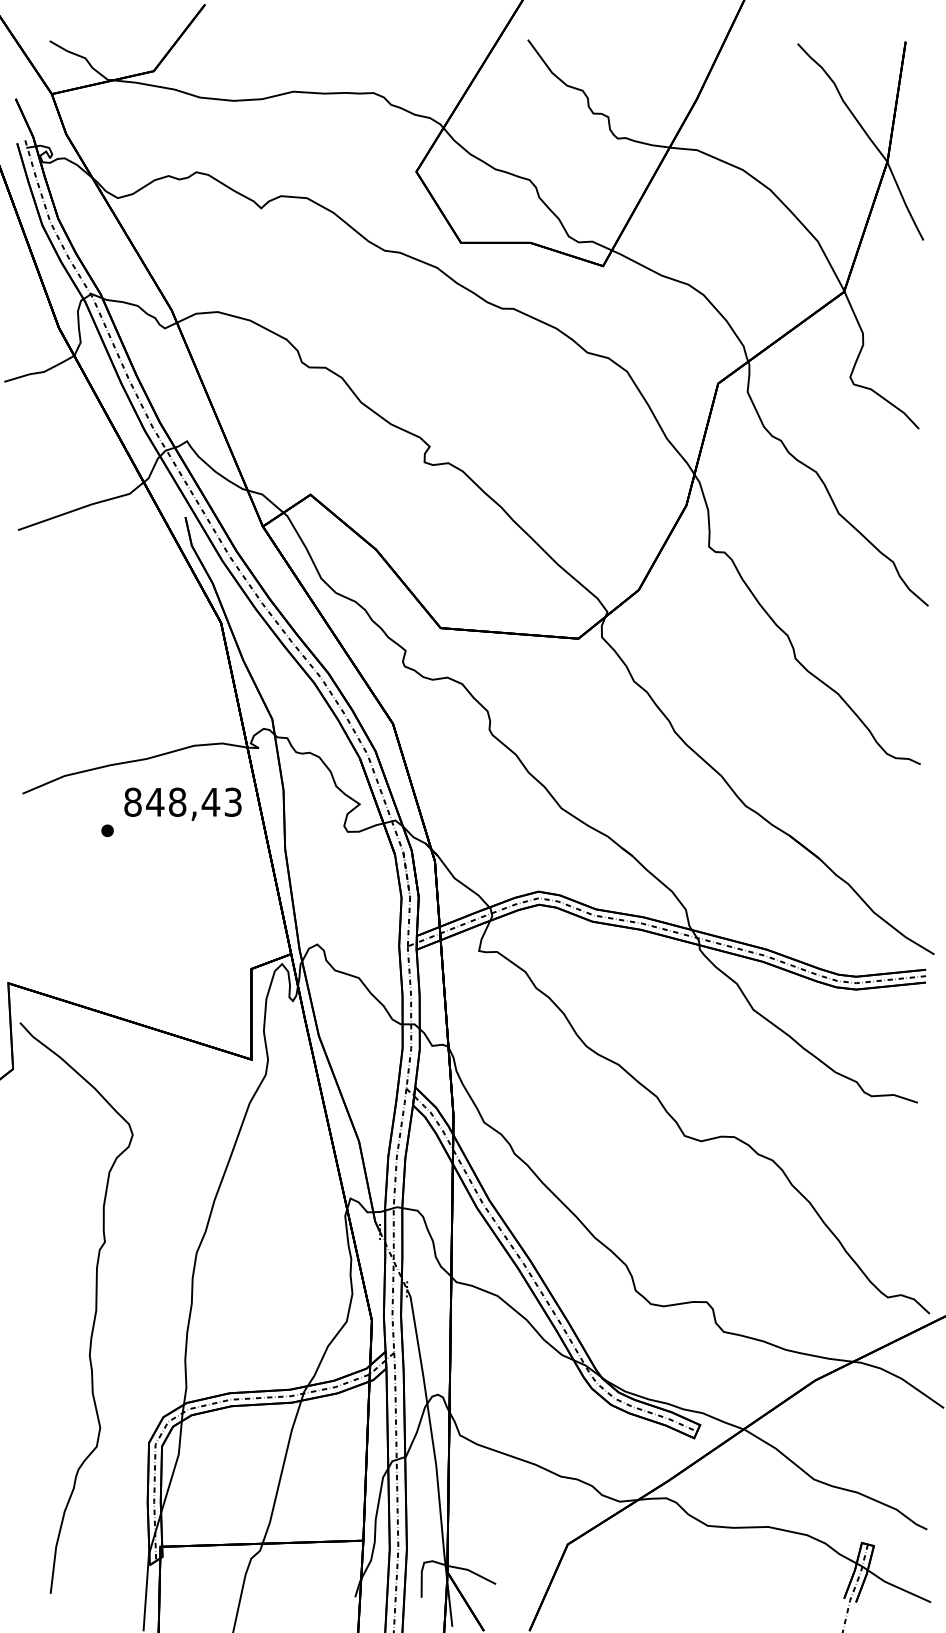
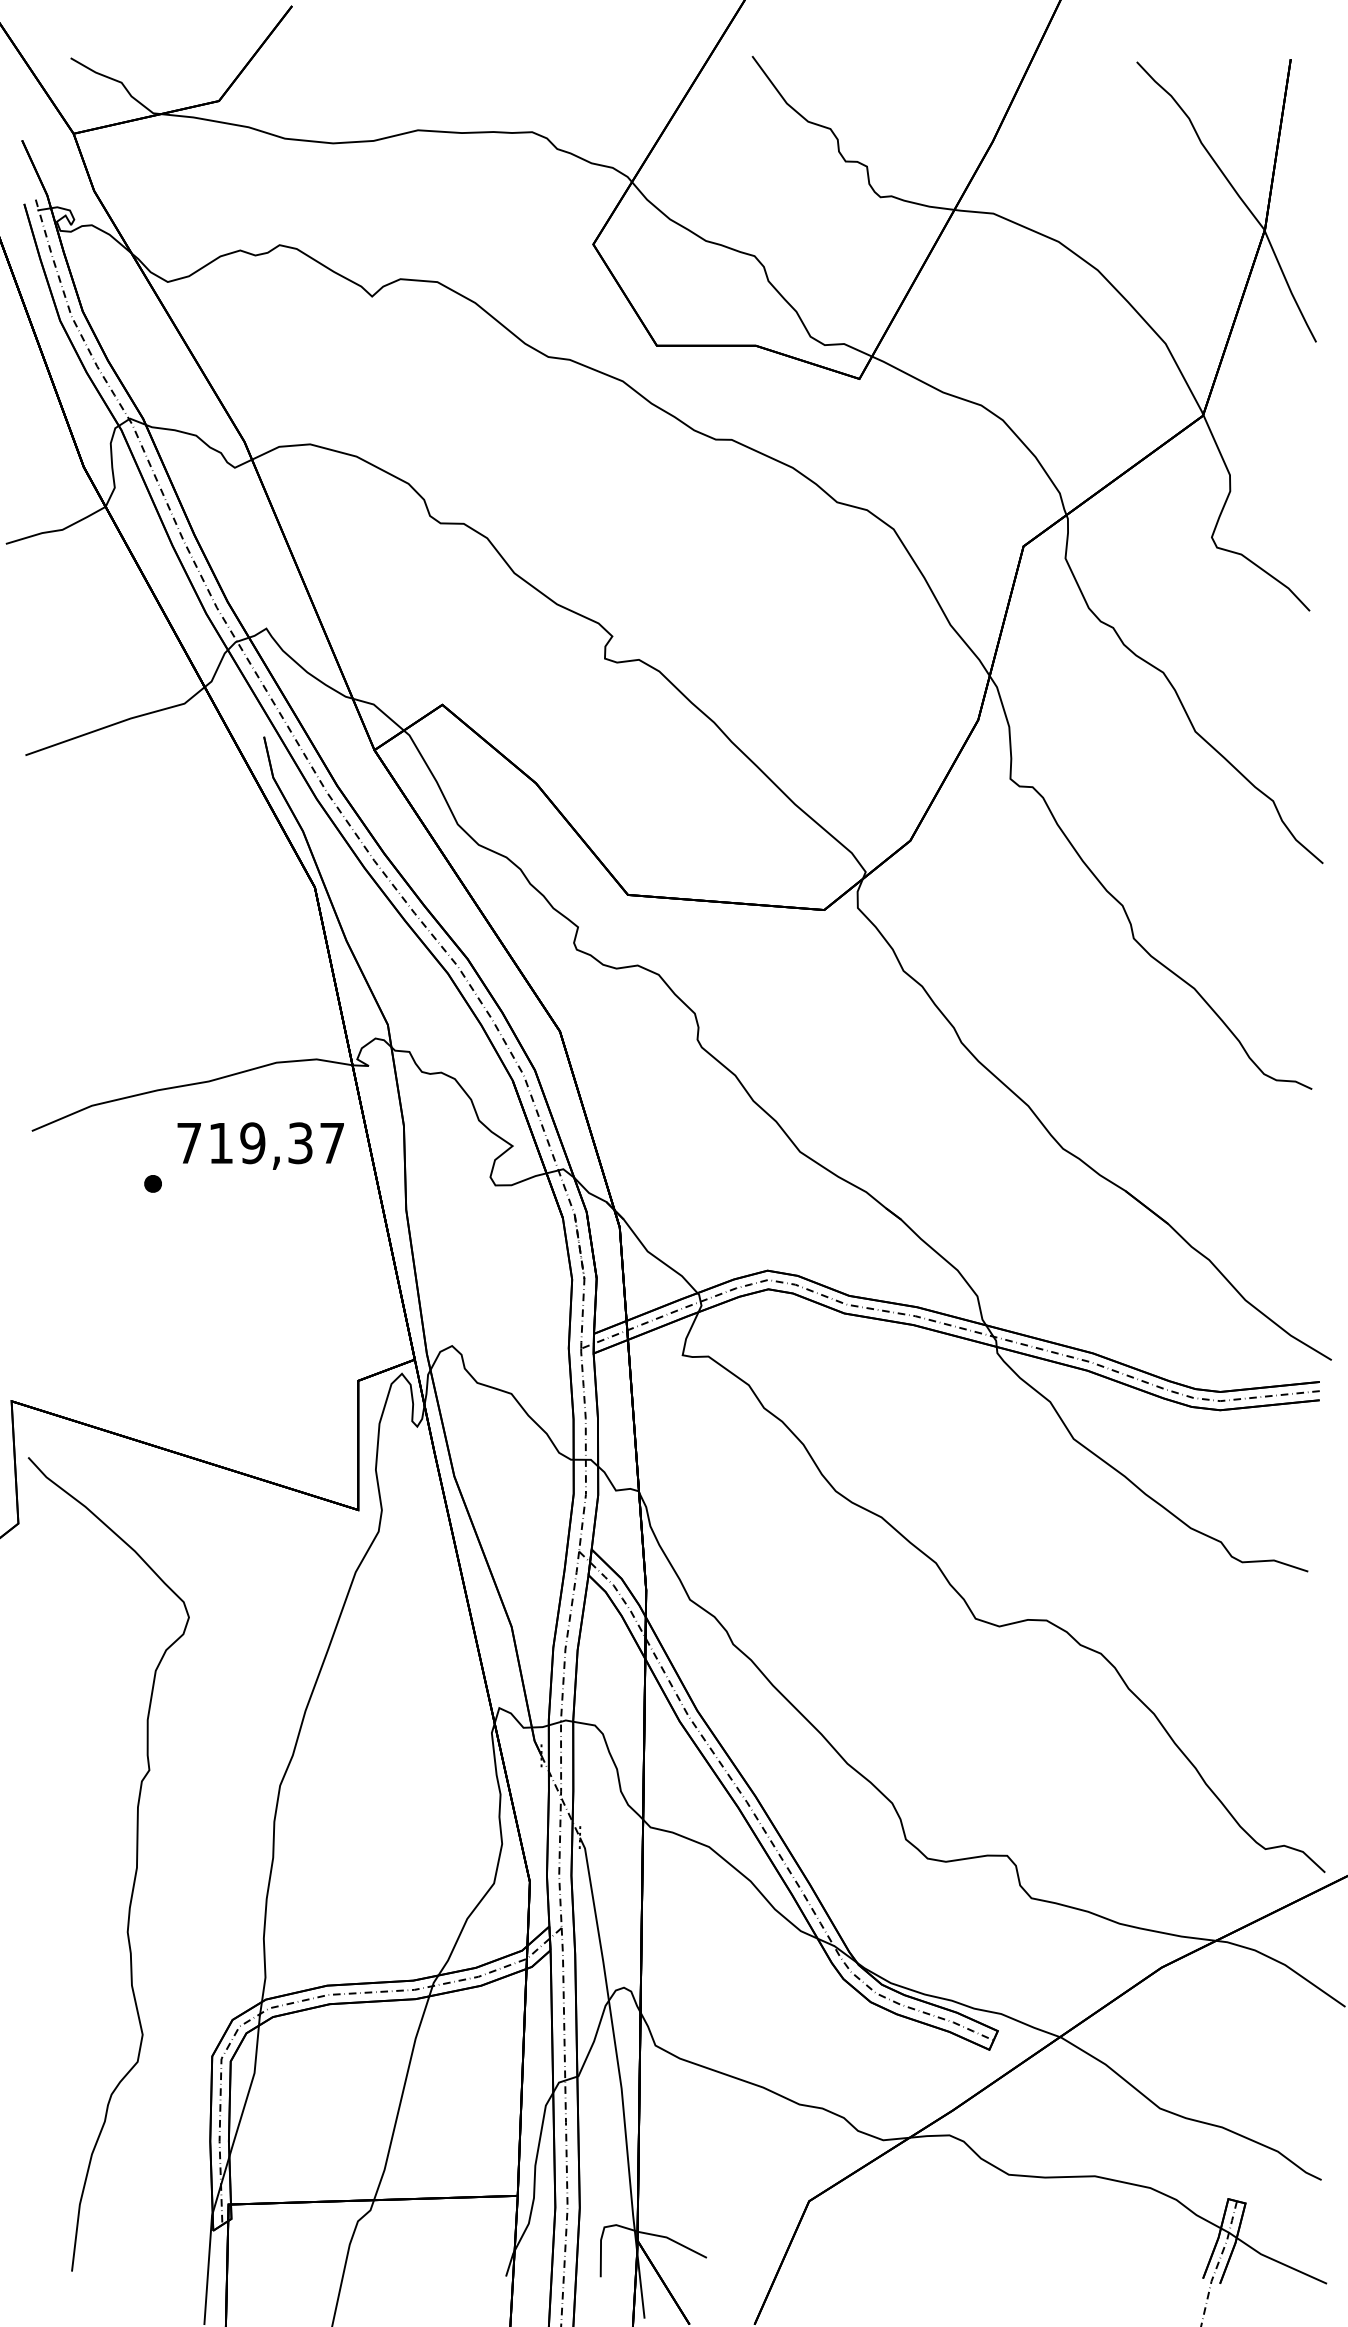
text: (182, 802) -> (260, 1143), 848,43 -> 719,37

